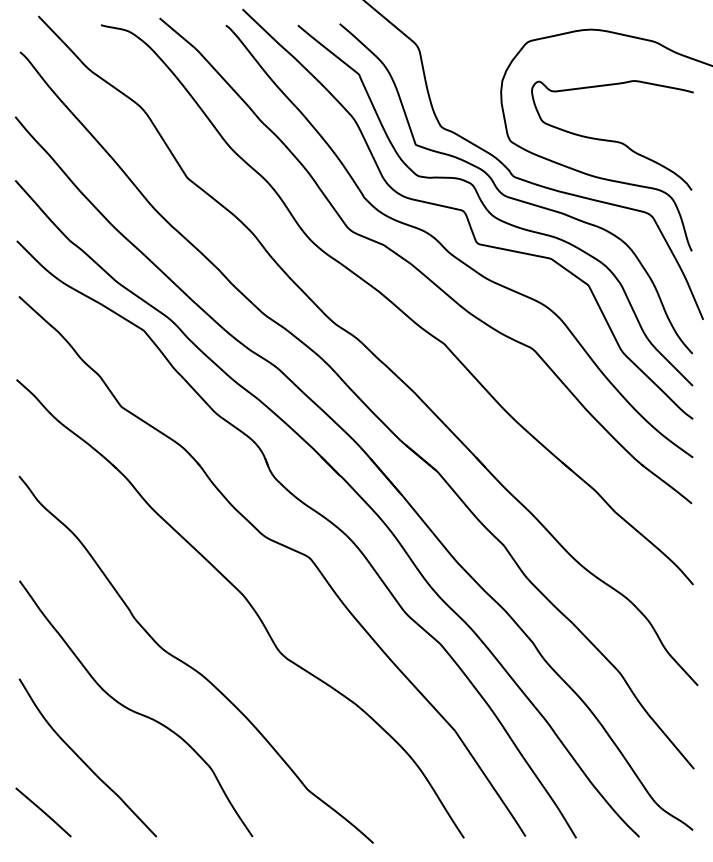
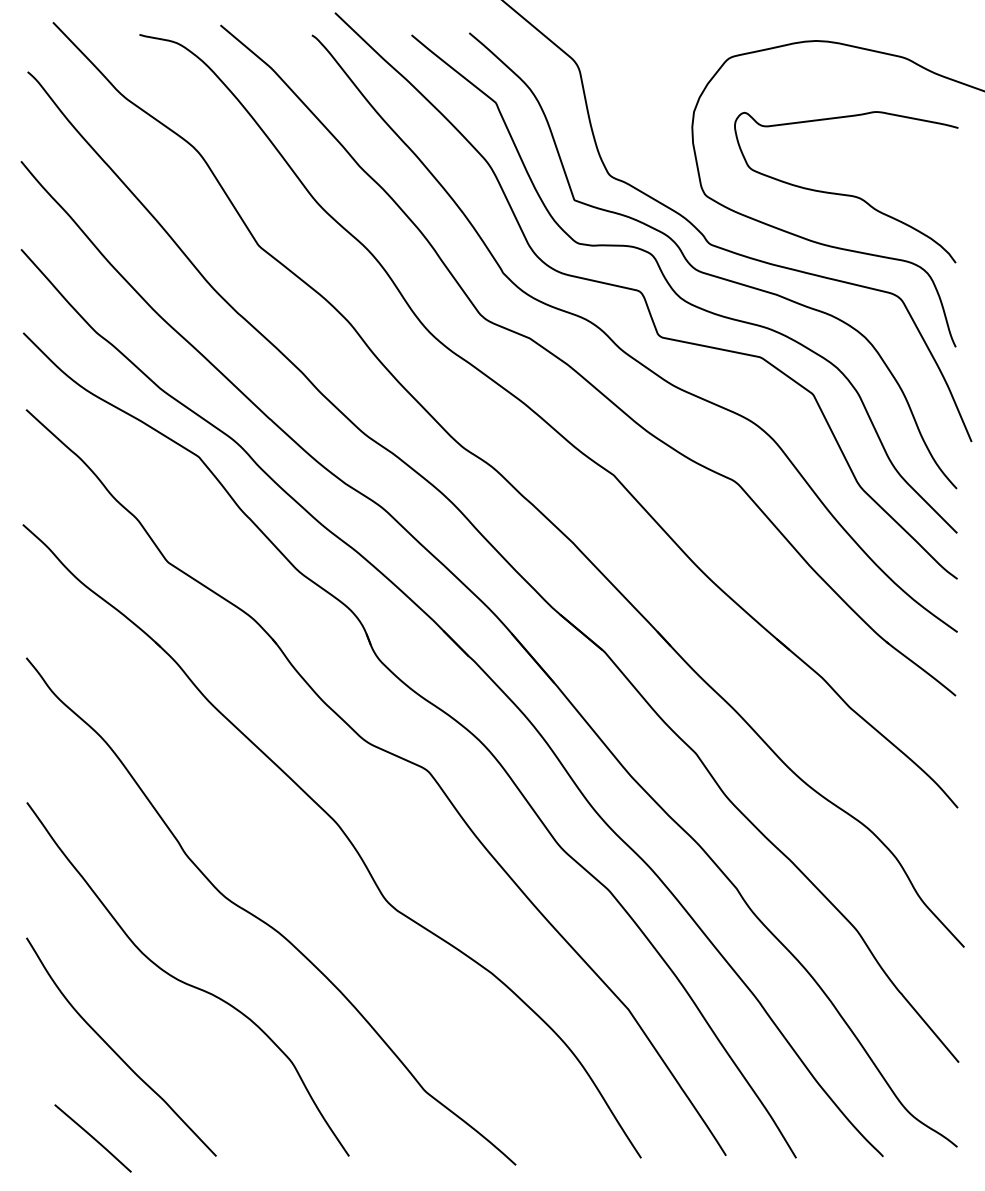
line: (43, 812) -> (92, 1138), moved

